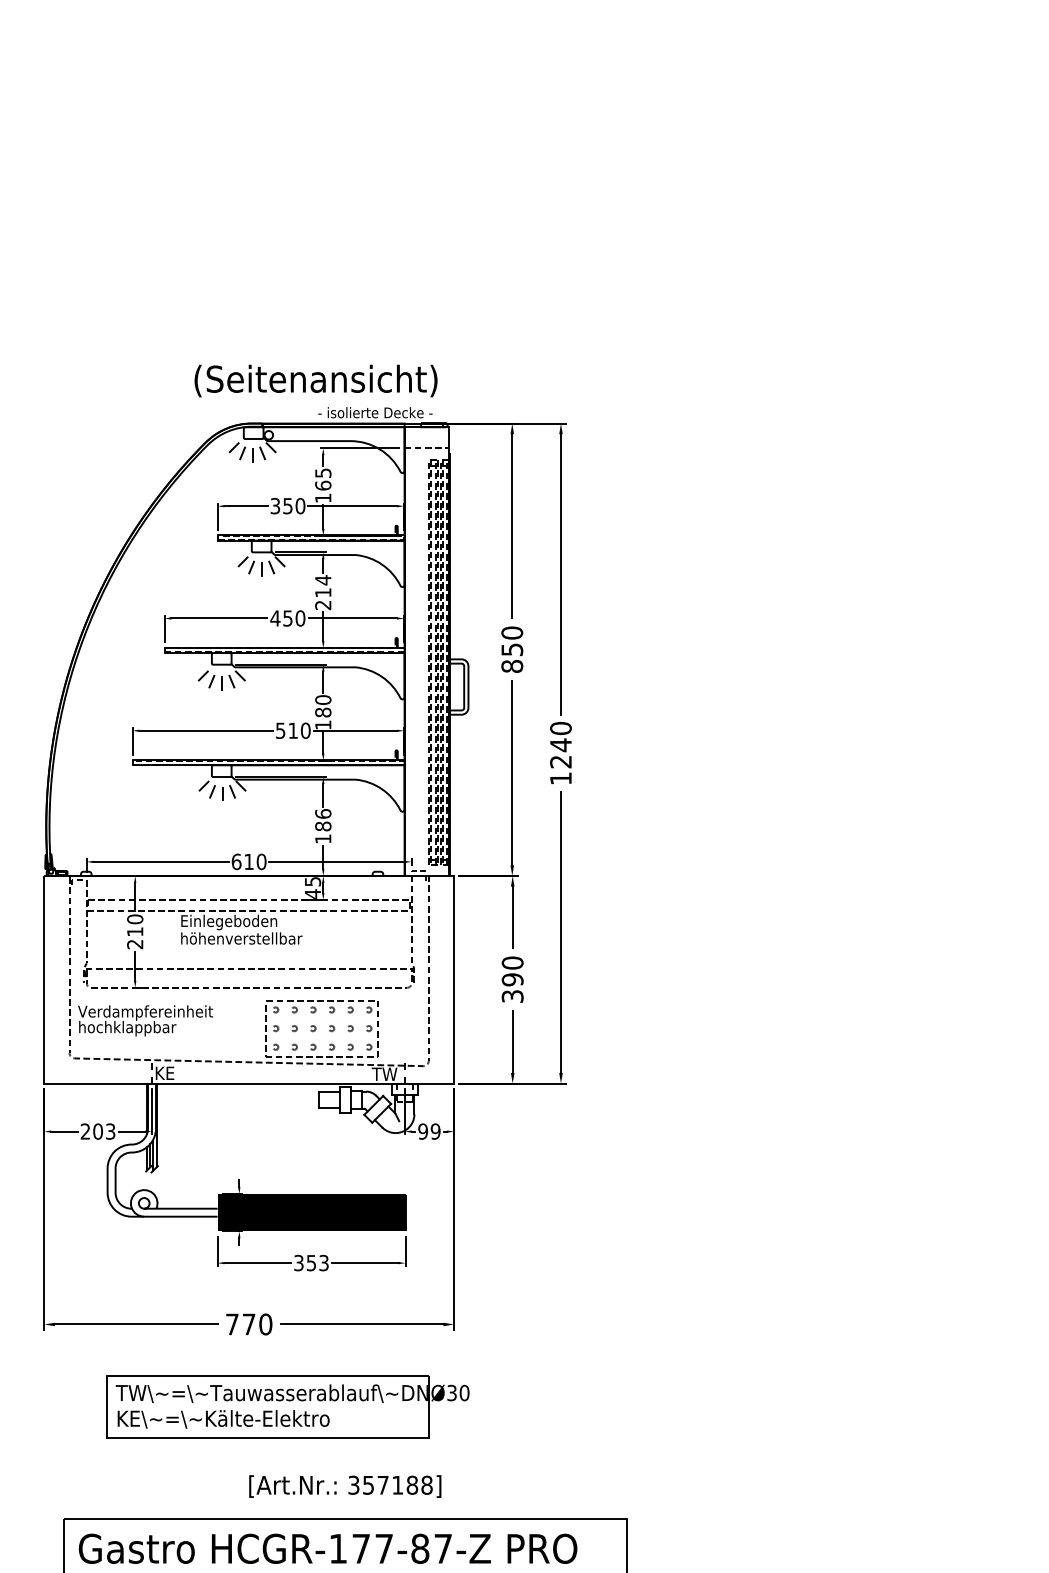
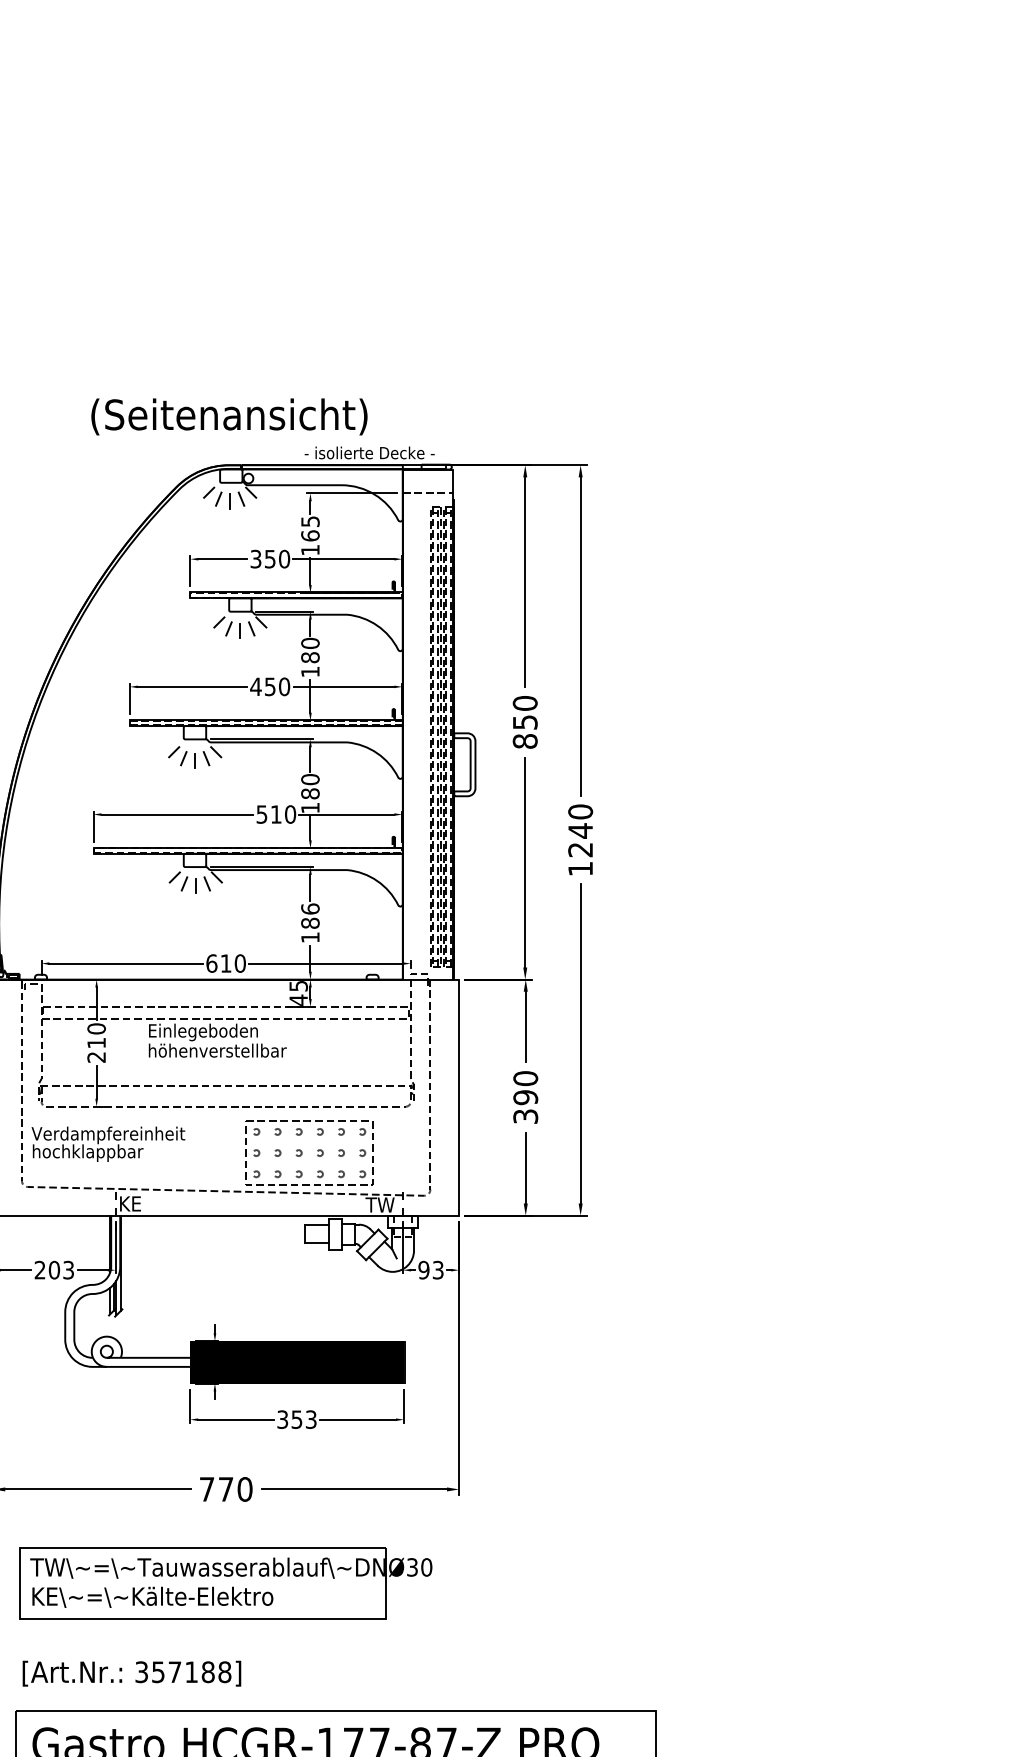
text: (315, 380) -> (228, 416), moved
text: (323, 592) -> (310, 657), 214 -> 180
text: (435, 1131) -> (437, 1270), 99 -> 93
part: (287, 1406) -> (225, 1582), moved
text: (345, 1486) -> (132, 1673), moved

